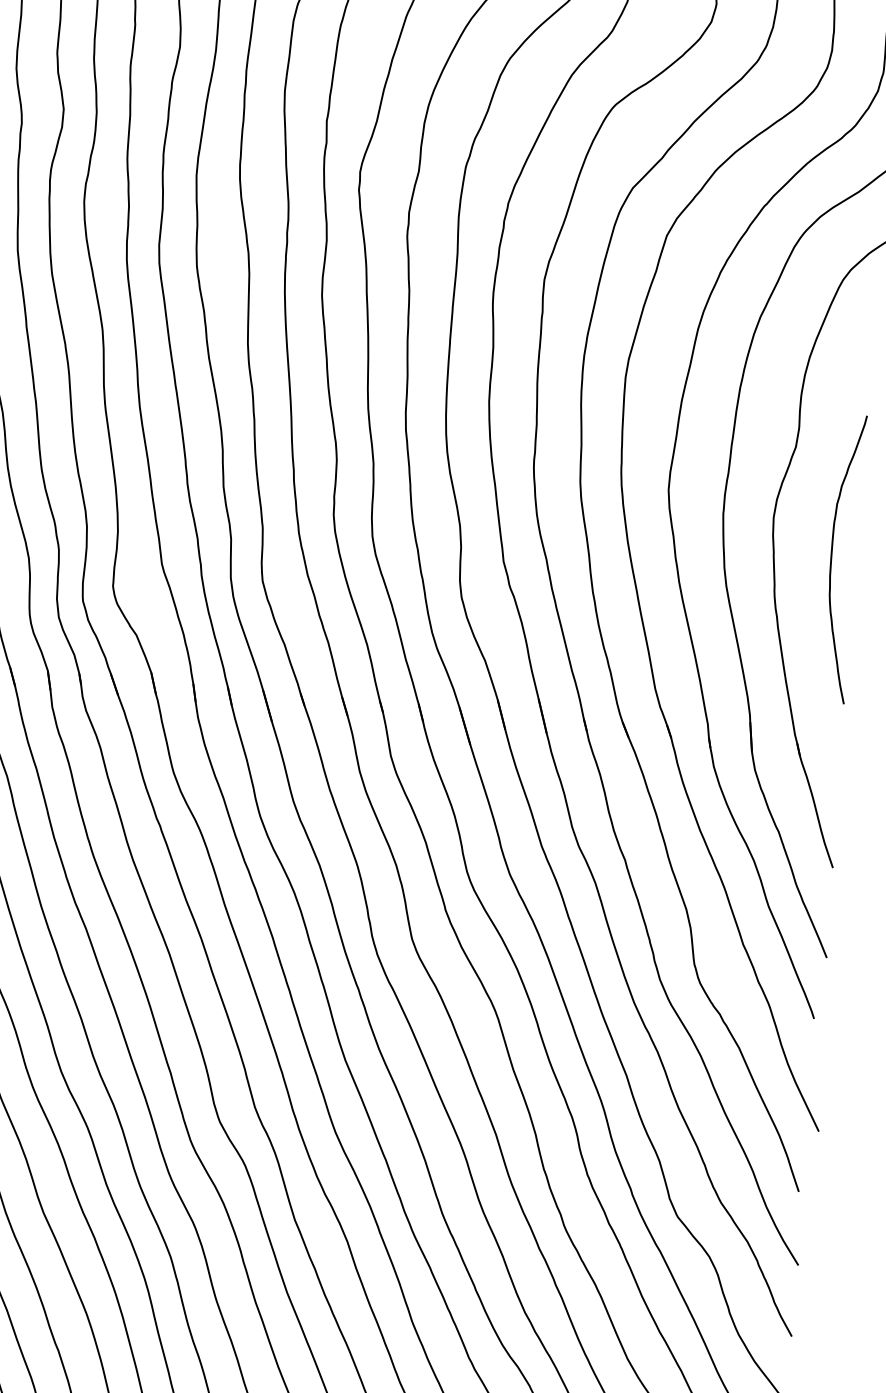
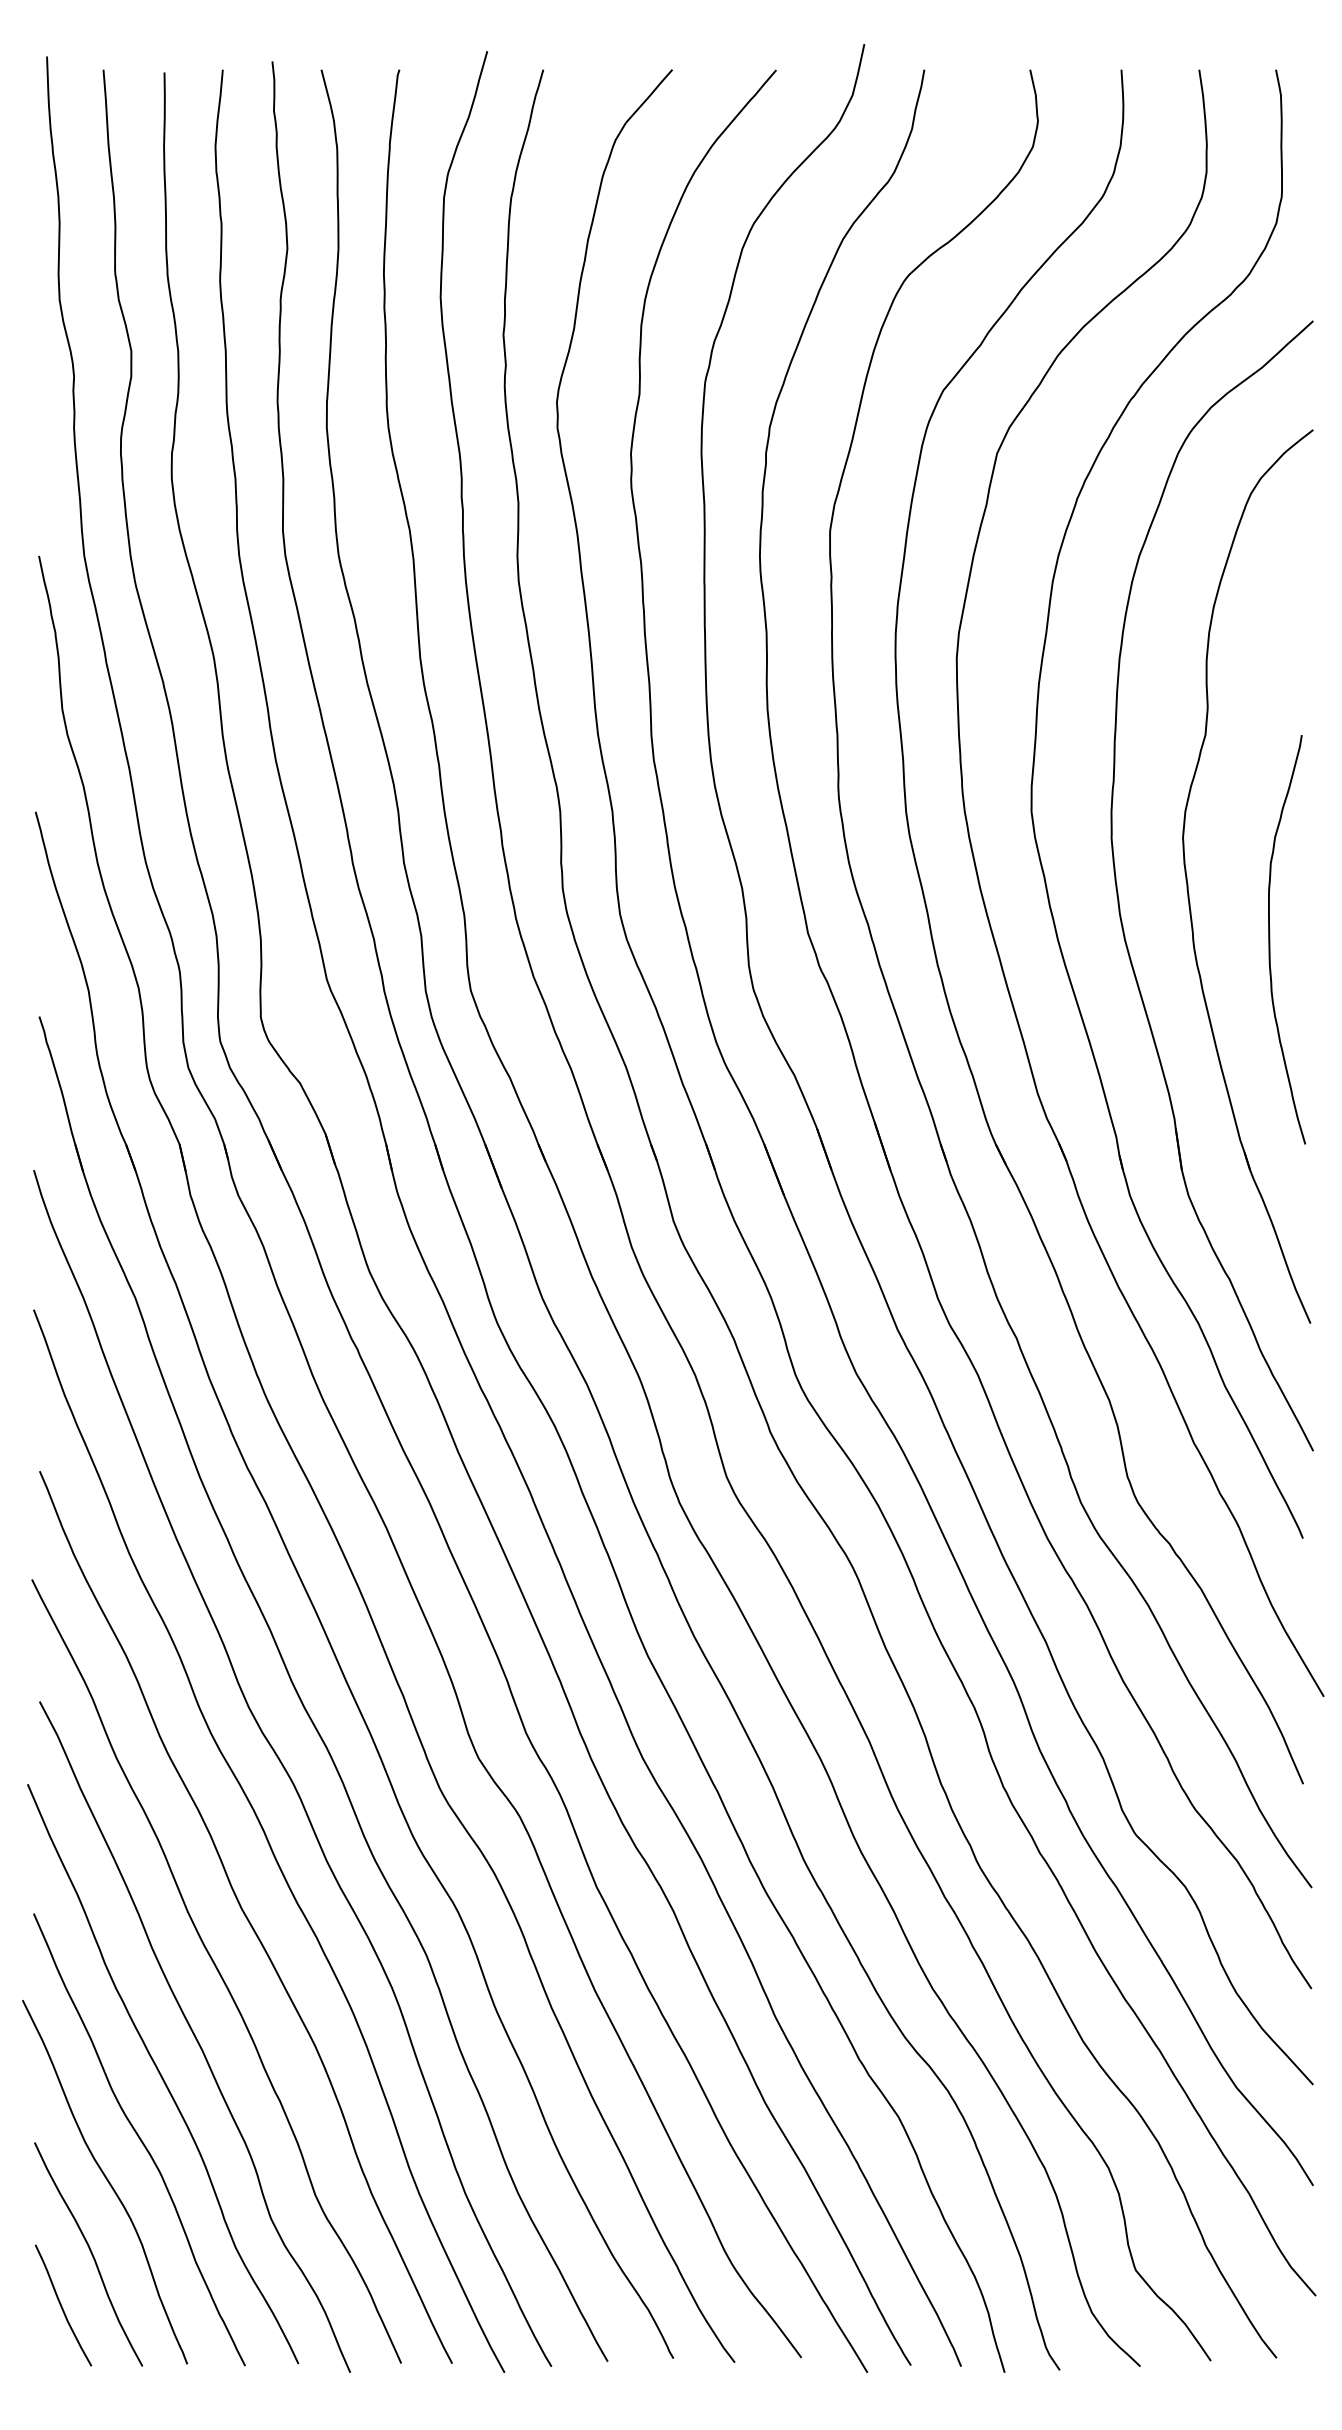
curve: (832, 557) -> (1270, 939), moved

